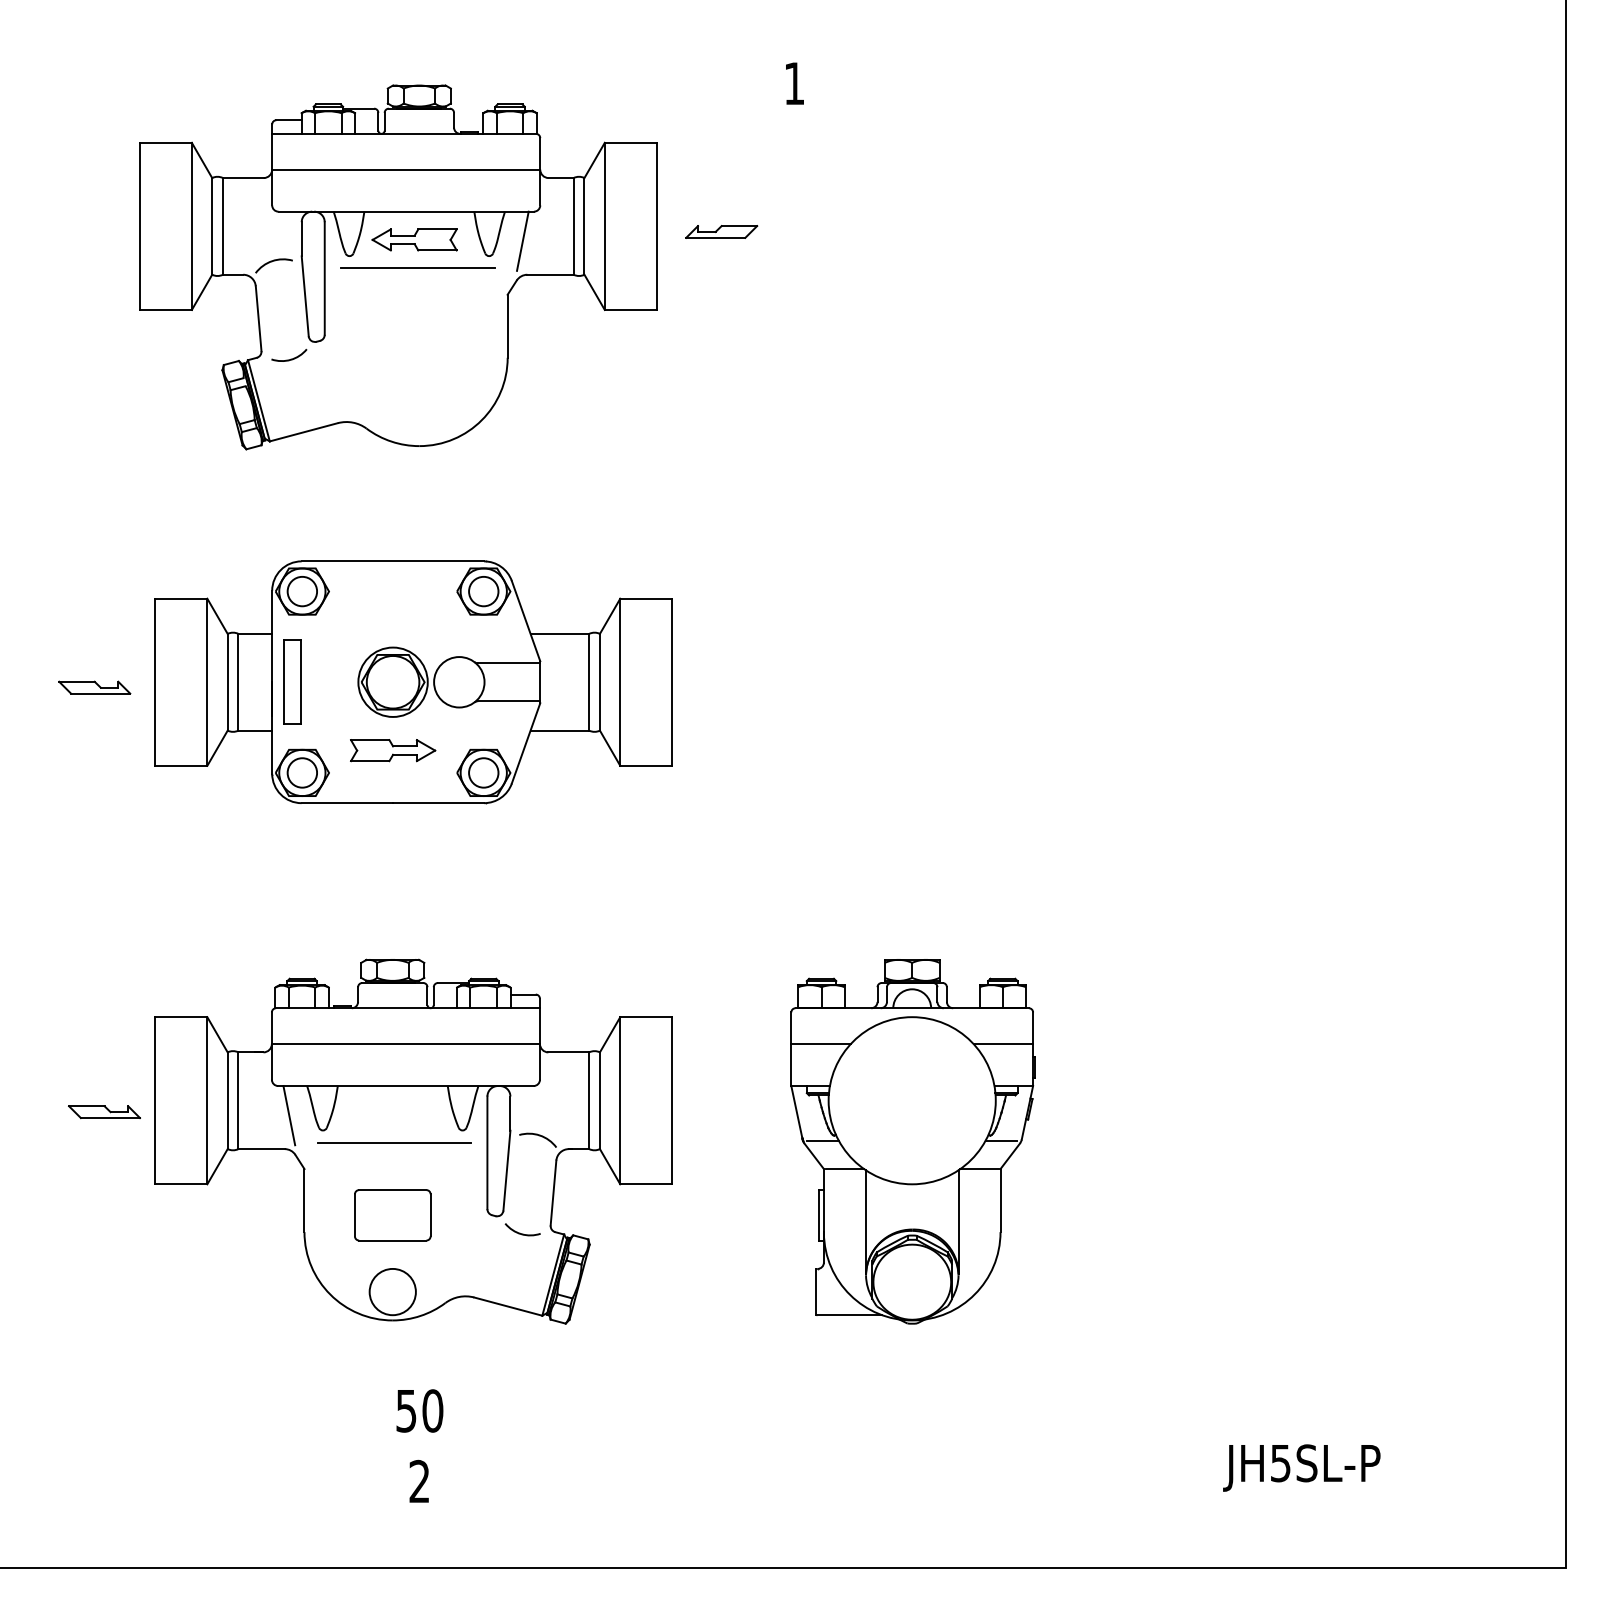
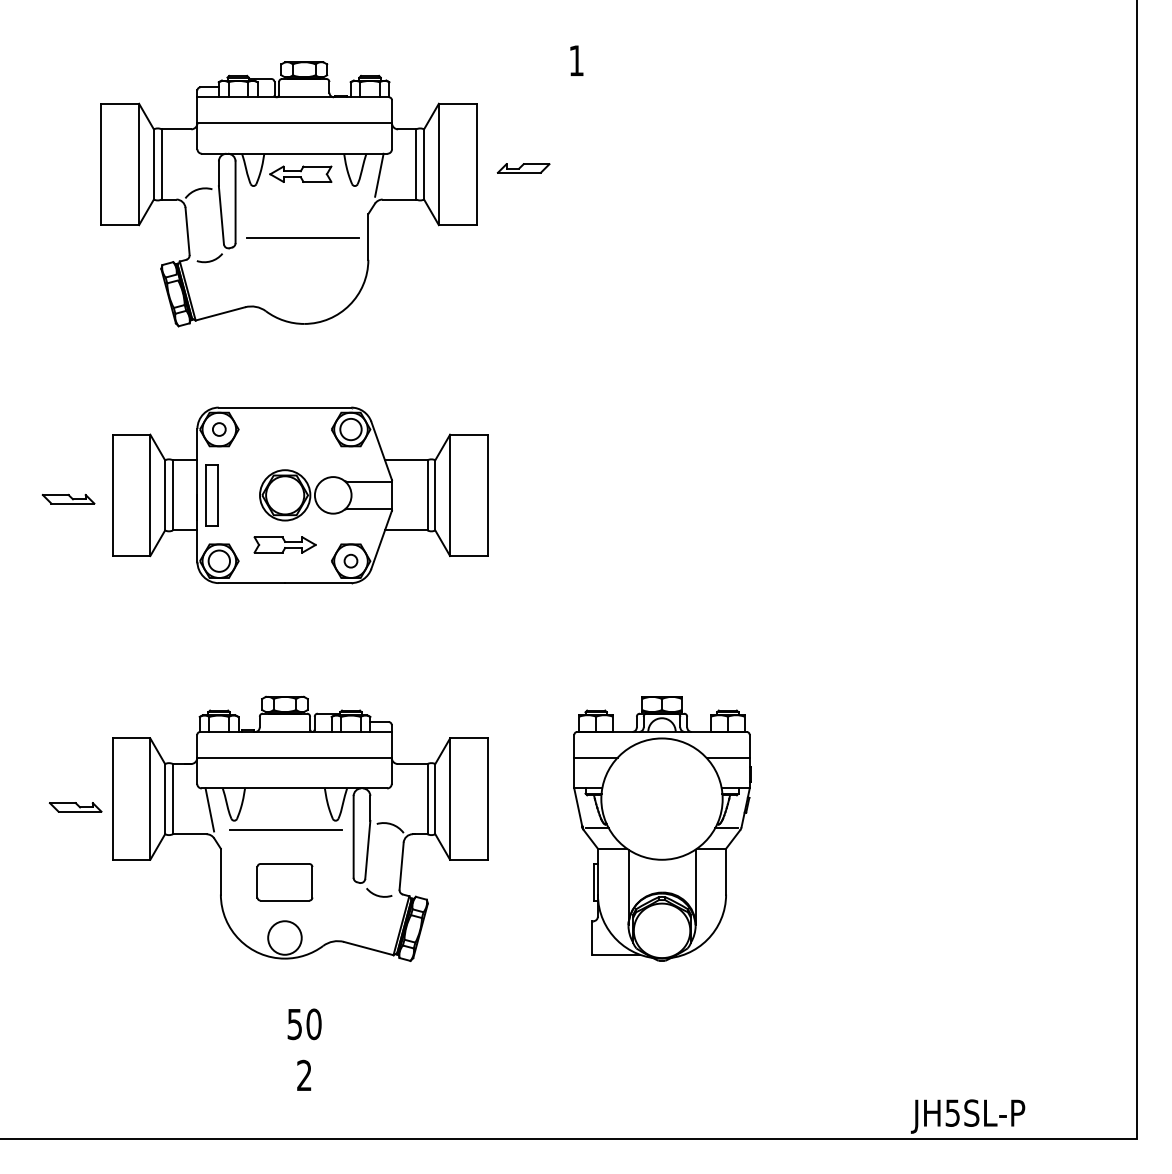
line: (417, 267) -> (302, 237), moved
circle: (302, 591) -> (219, 429), size x0.6
circle: (483, 772) -> (350, 560), size x0.6
text: (1301, 1467) -> (967, 1116), moved

